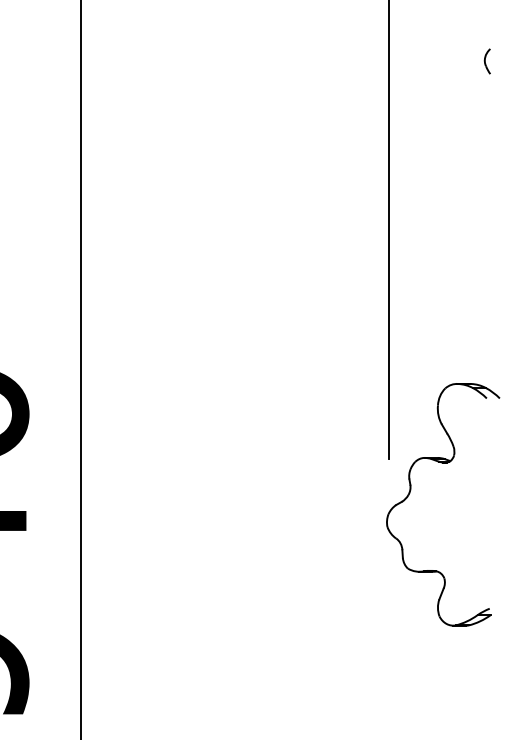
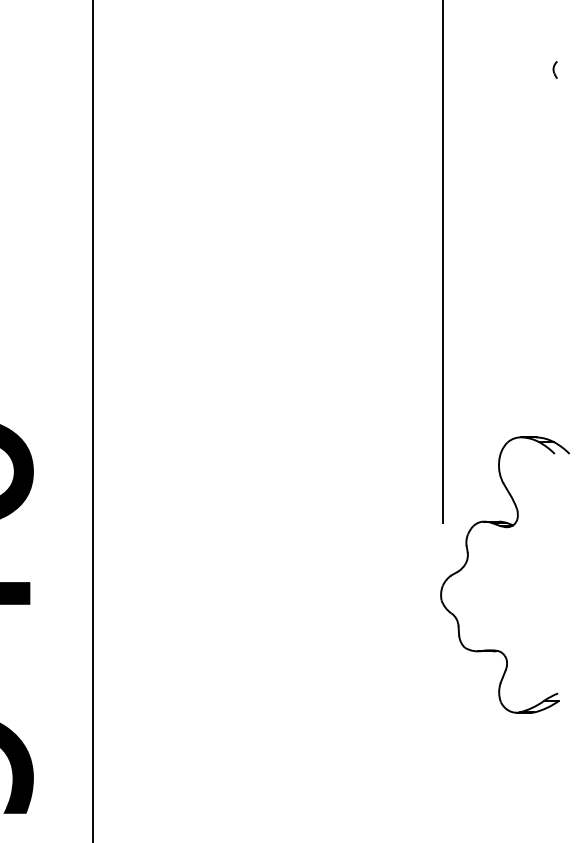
part: (486, 61) -> (554, 70), size x0.6

